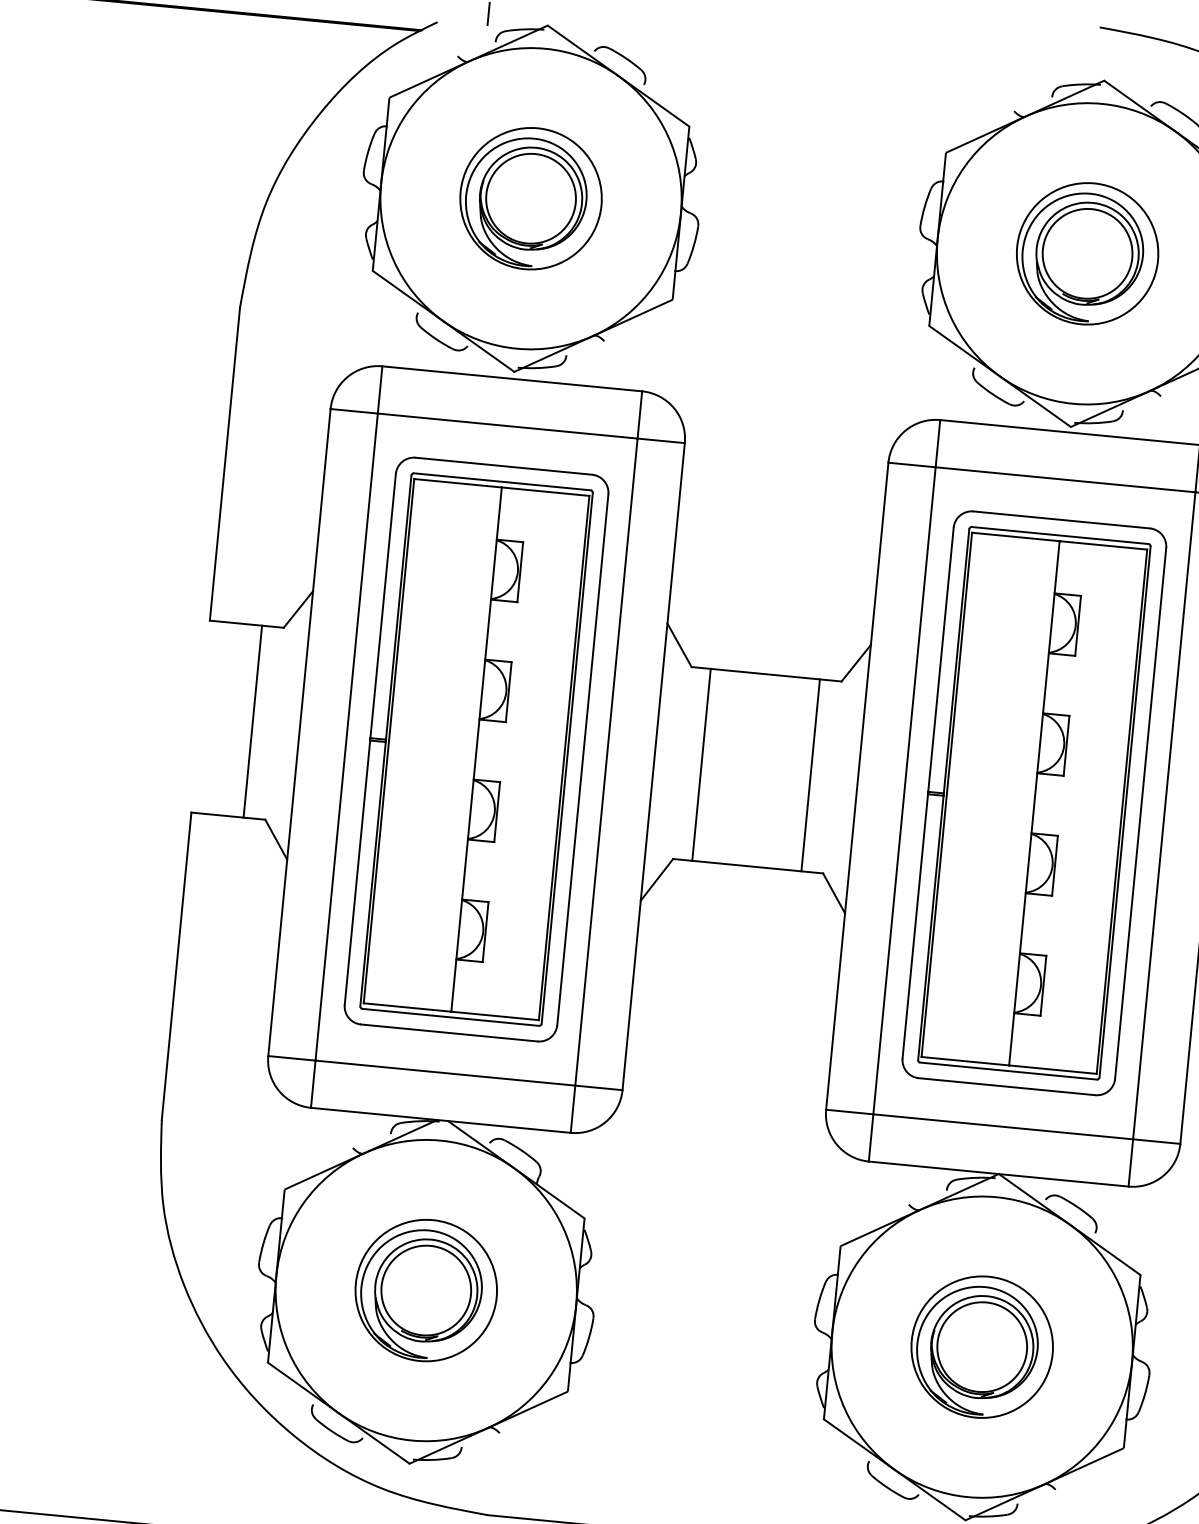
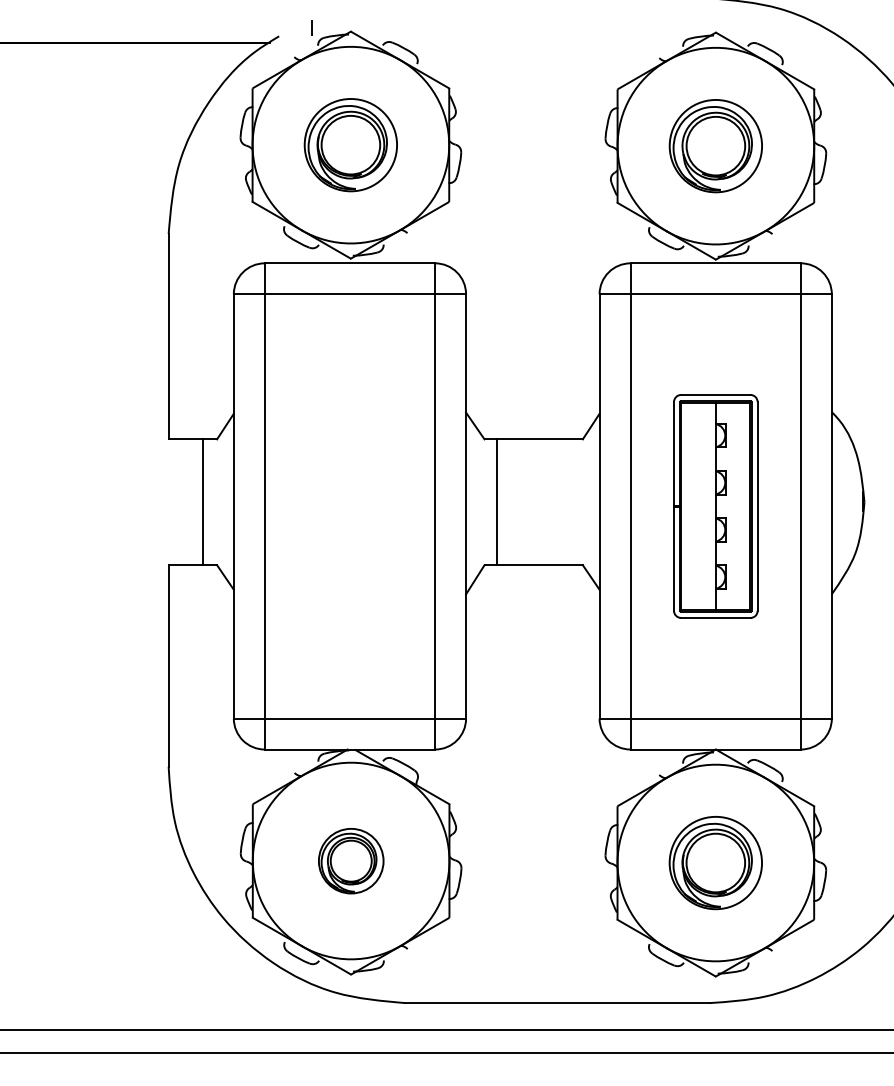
part: (475, 749) -> (349, 506), removed
line: (810, 775) -> (568, 502), removed
part: (1034, 803) -> (715, 506), size x0.6
part: (426, 1291) -> (351, 861), size x0.7

